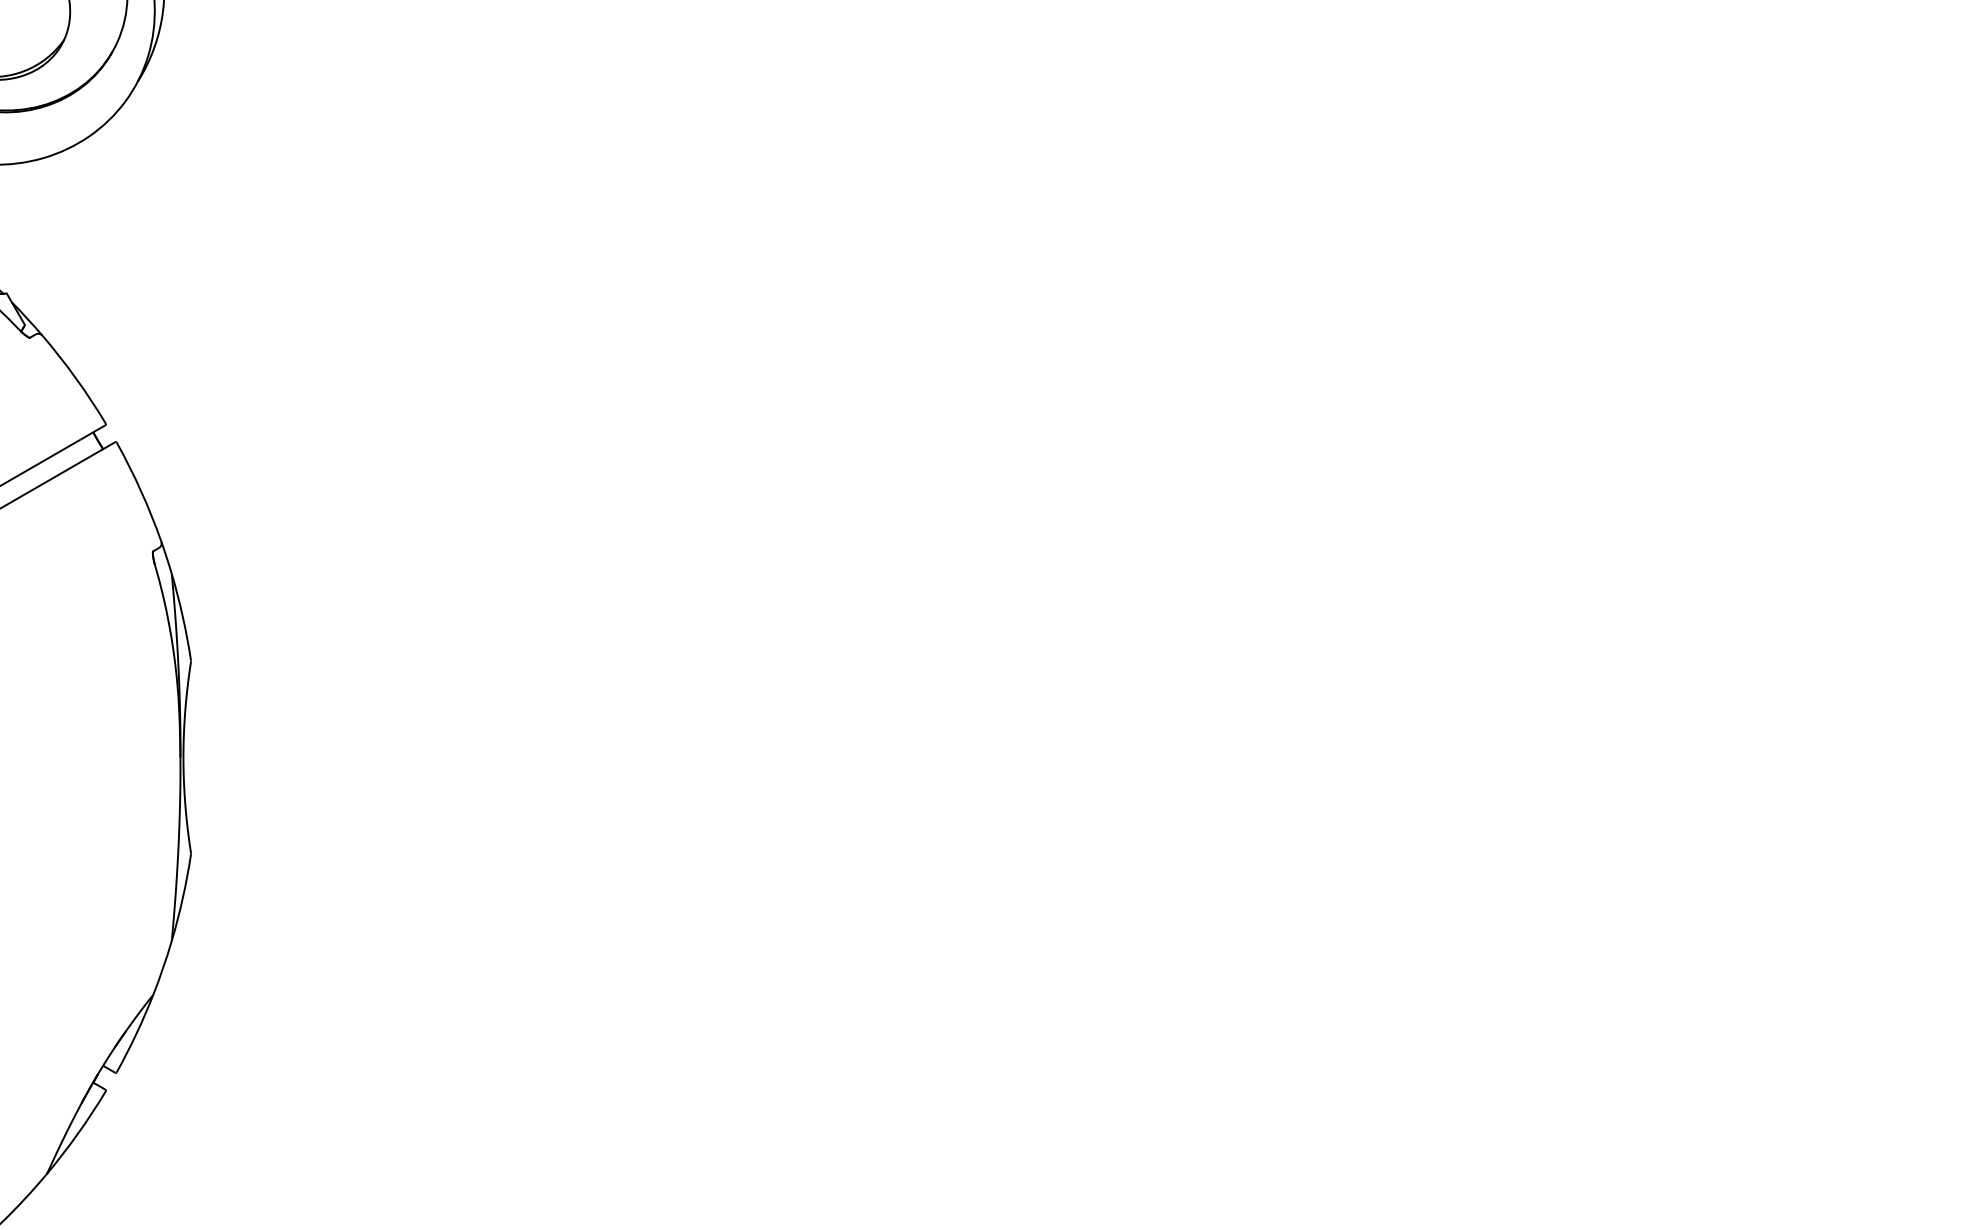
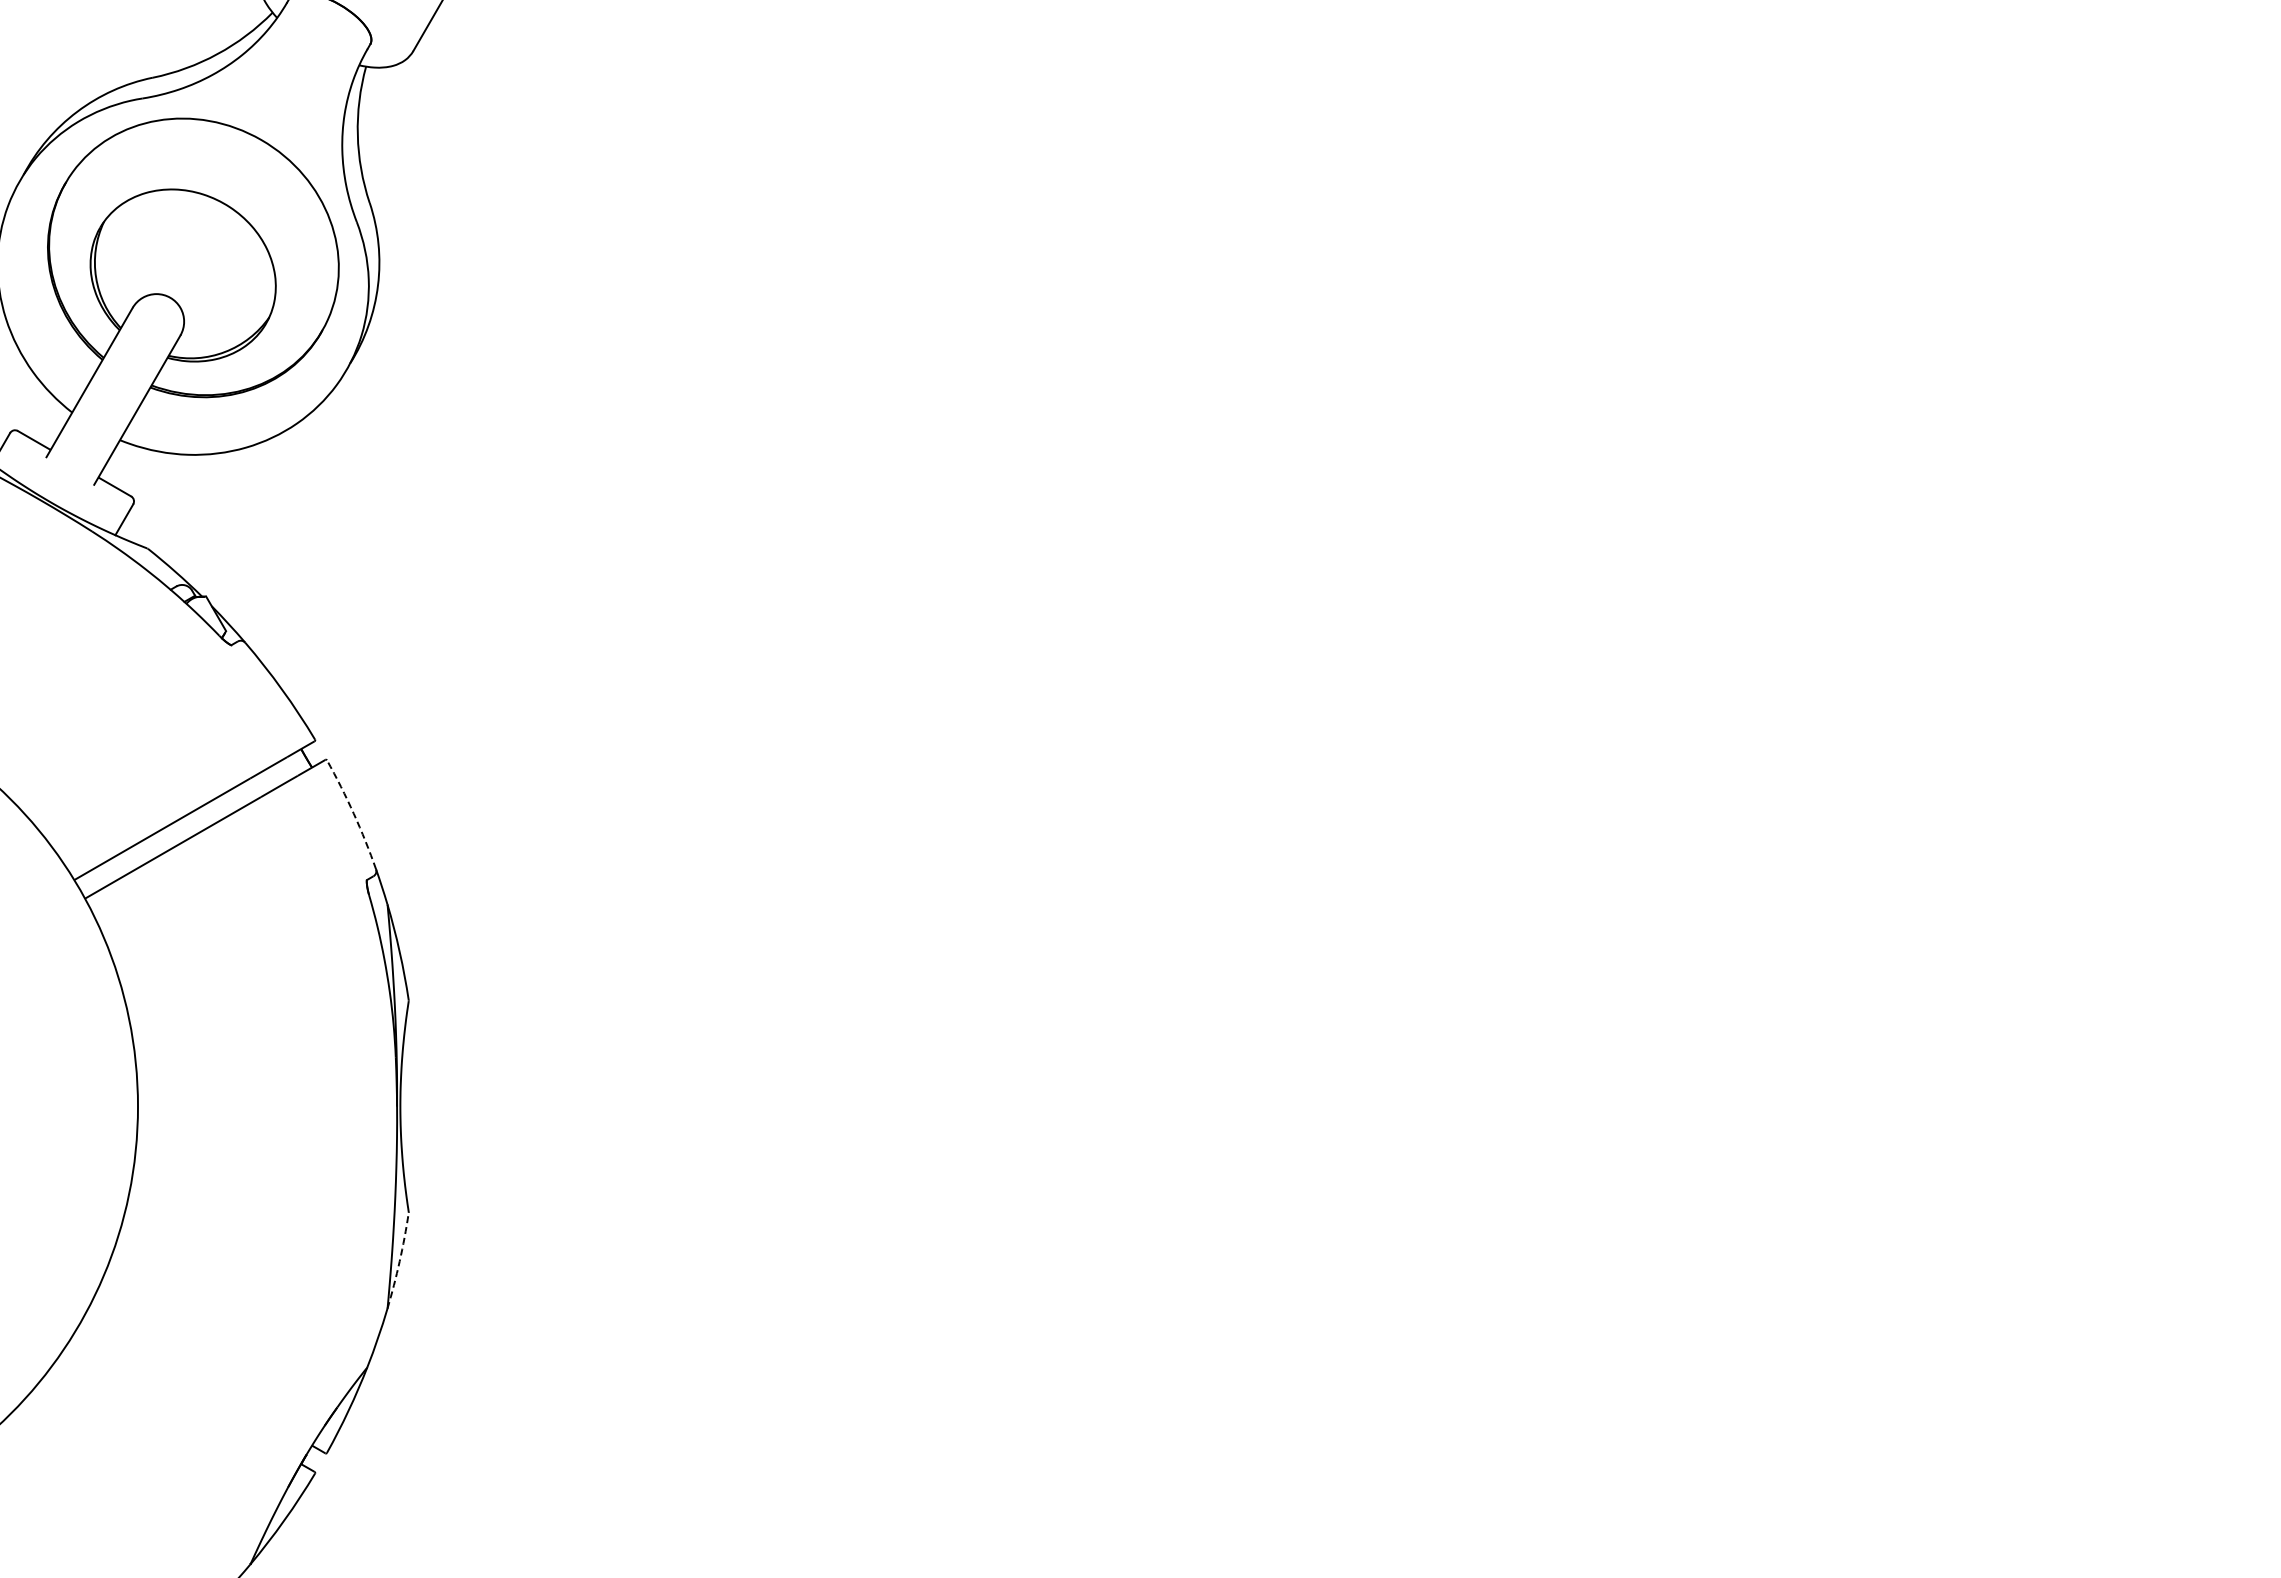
arc: (140, 490) -> (353, 813), solid -> dashed
arc: (182, 898) -> (399, 1261), solid -> dashed

